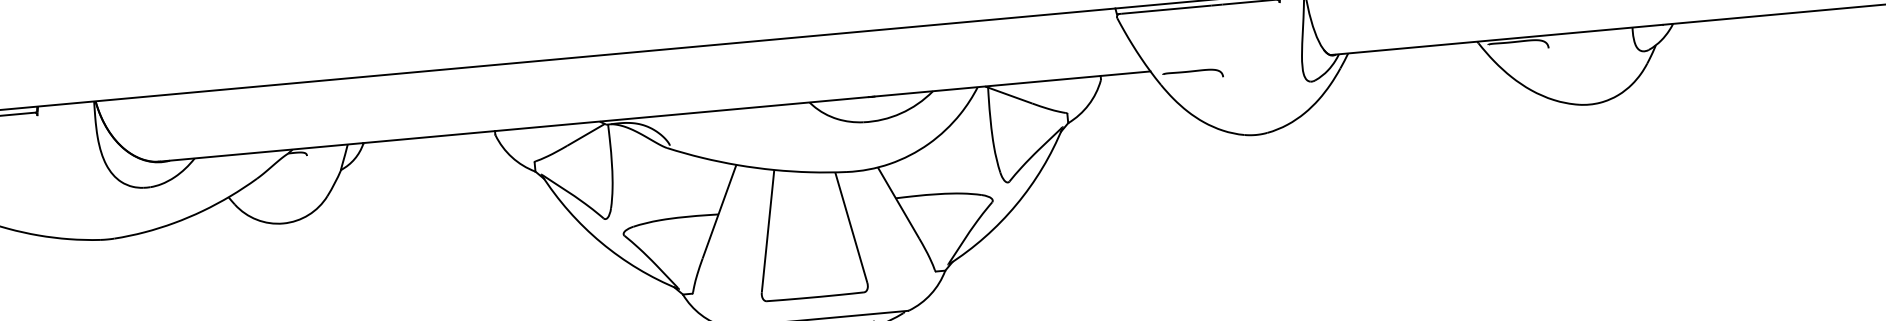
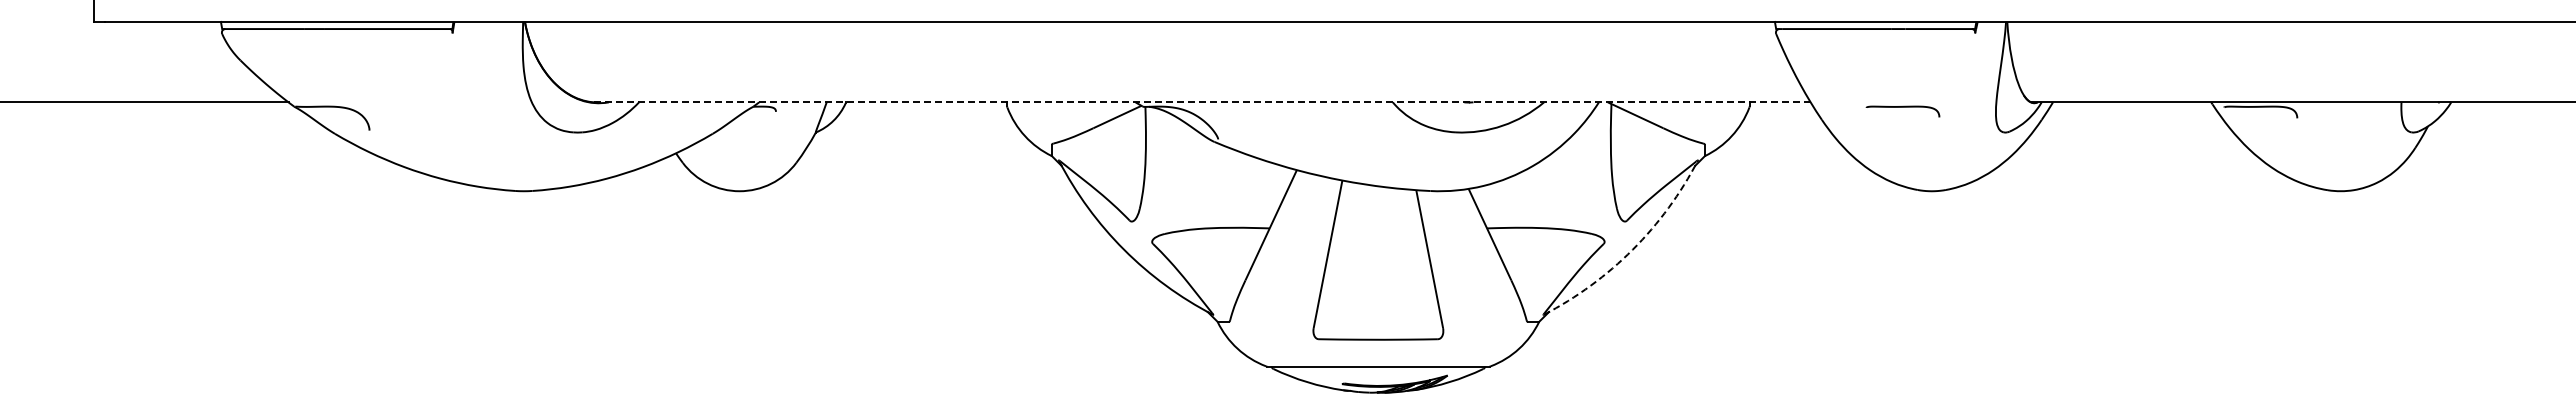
curve: (1192, 71) -> (1902, 107), moved
line: (654, 116) -> (1202, 102), solid -> dashed
arc: (1016, 204) -> (1632, 249), solid -> dashed

